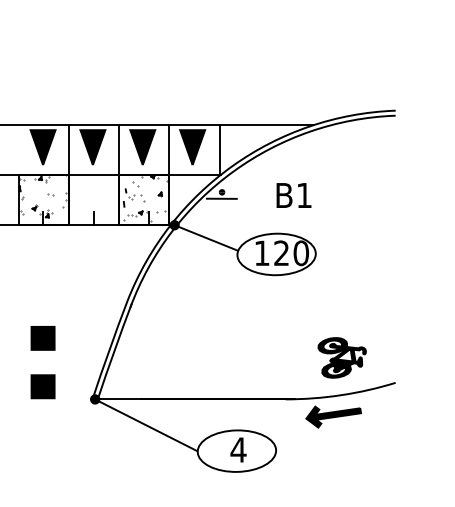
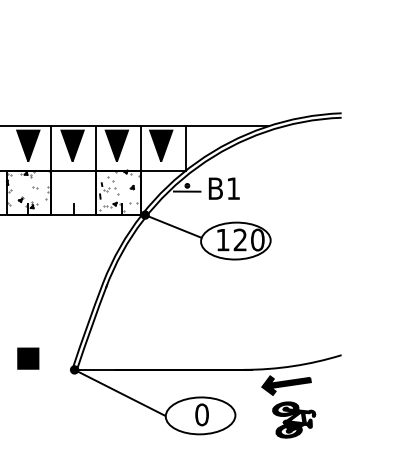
text: (294, 195) -> (224, 188), moved
part: (43, 338) -> (28, 315), removed
part: (342, 357) -> (294, 419), moved
text: (237, 449) -> (201, 414), 4 -> 0

